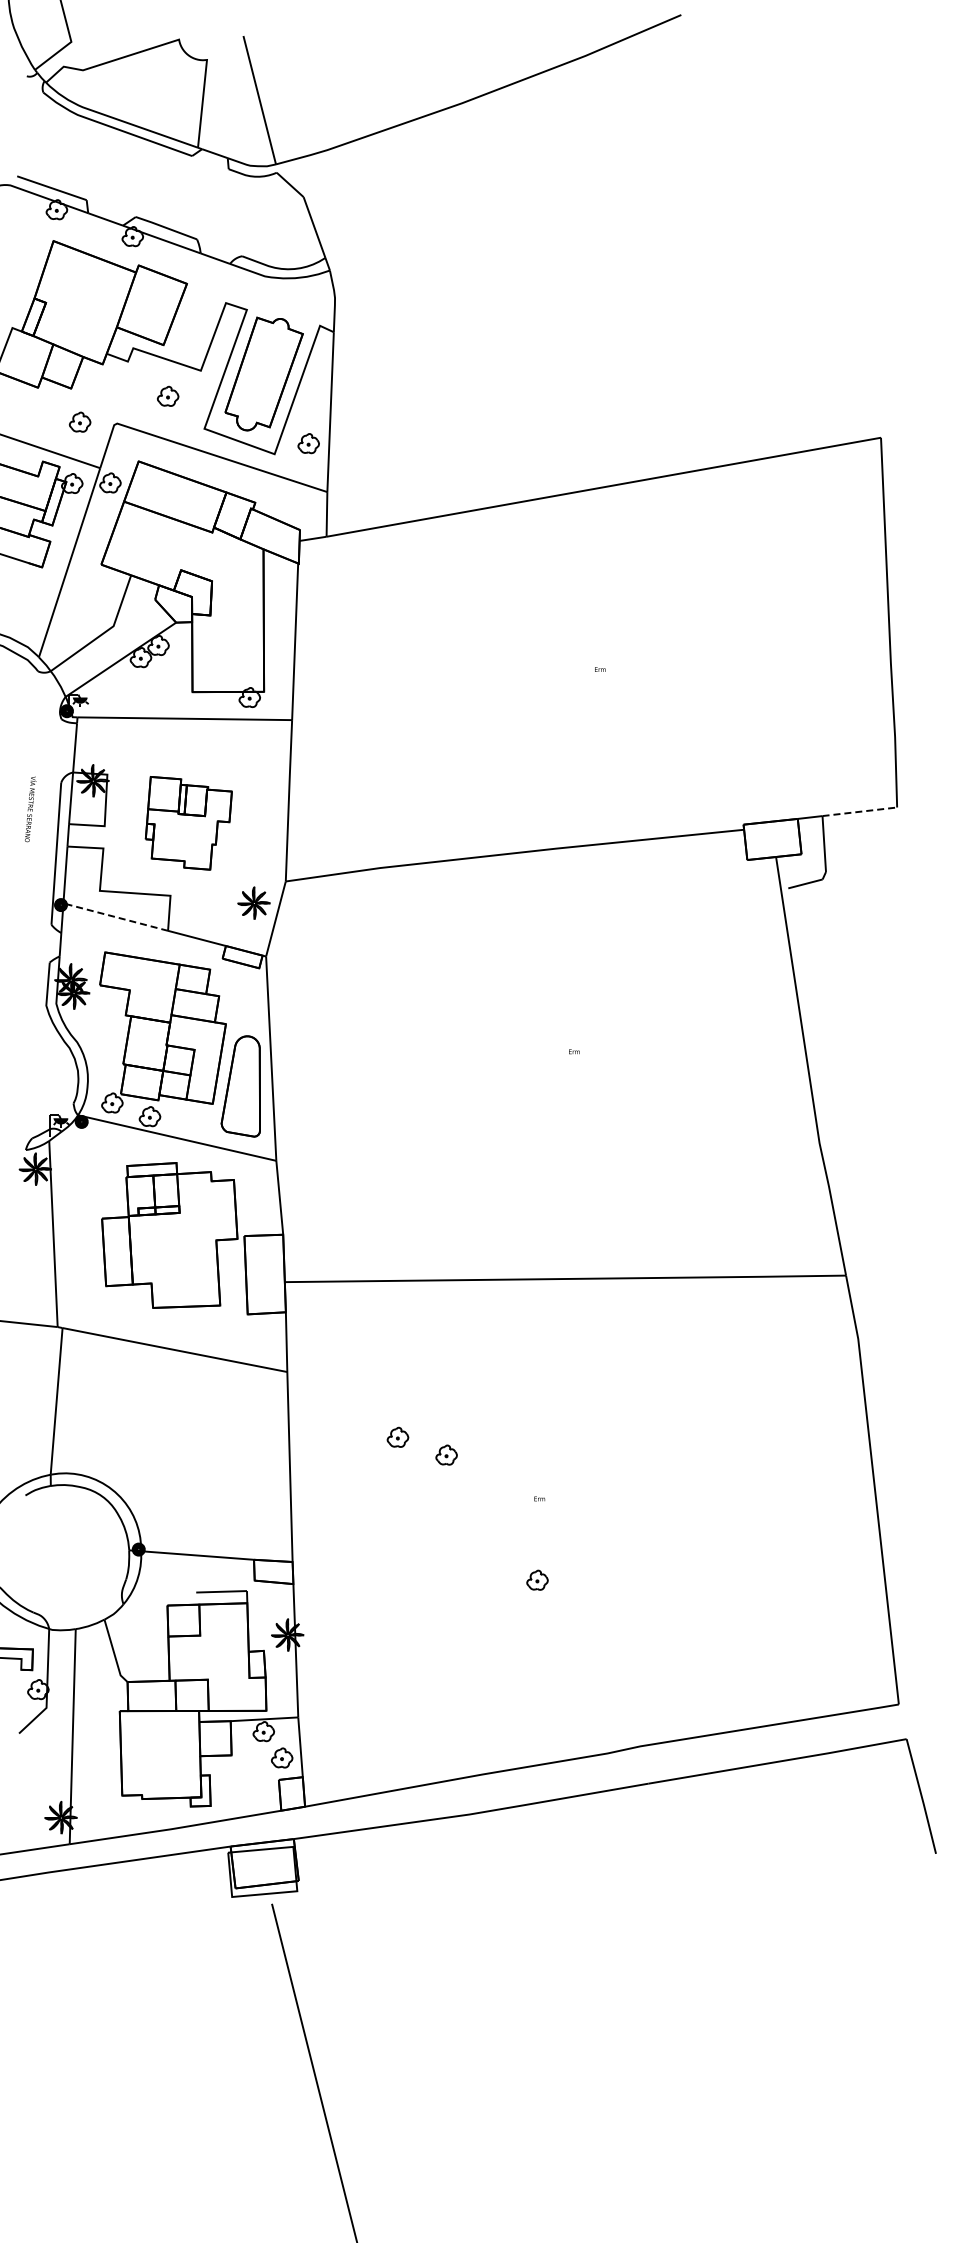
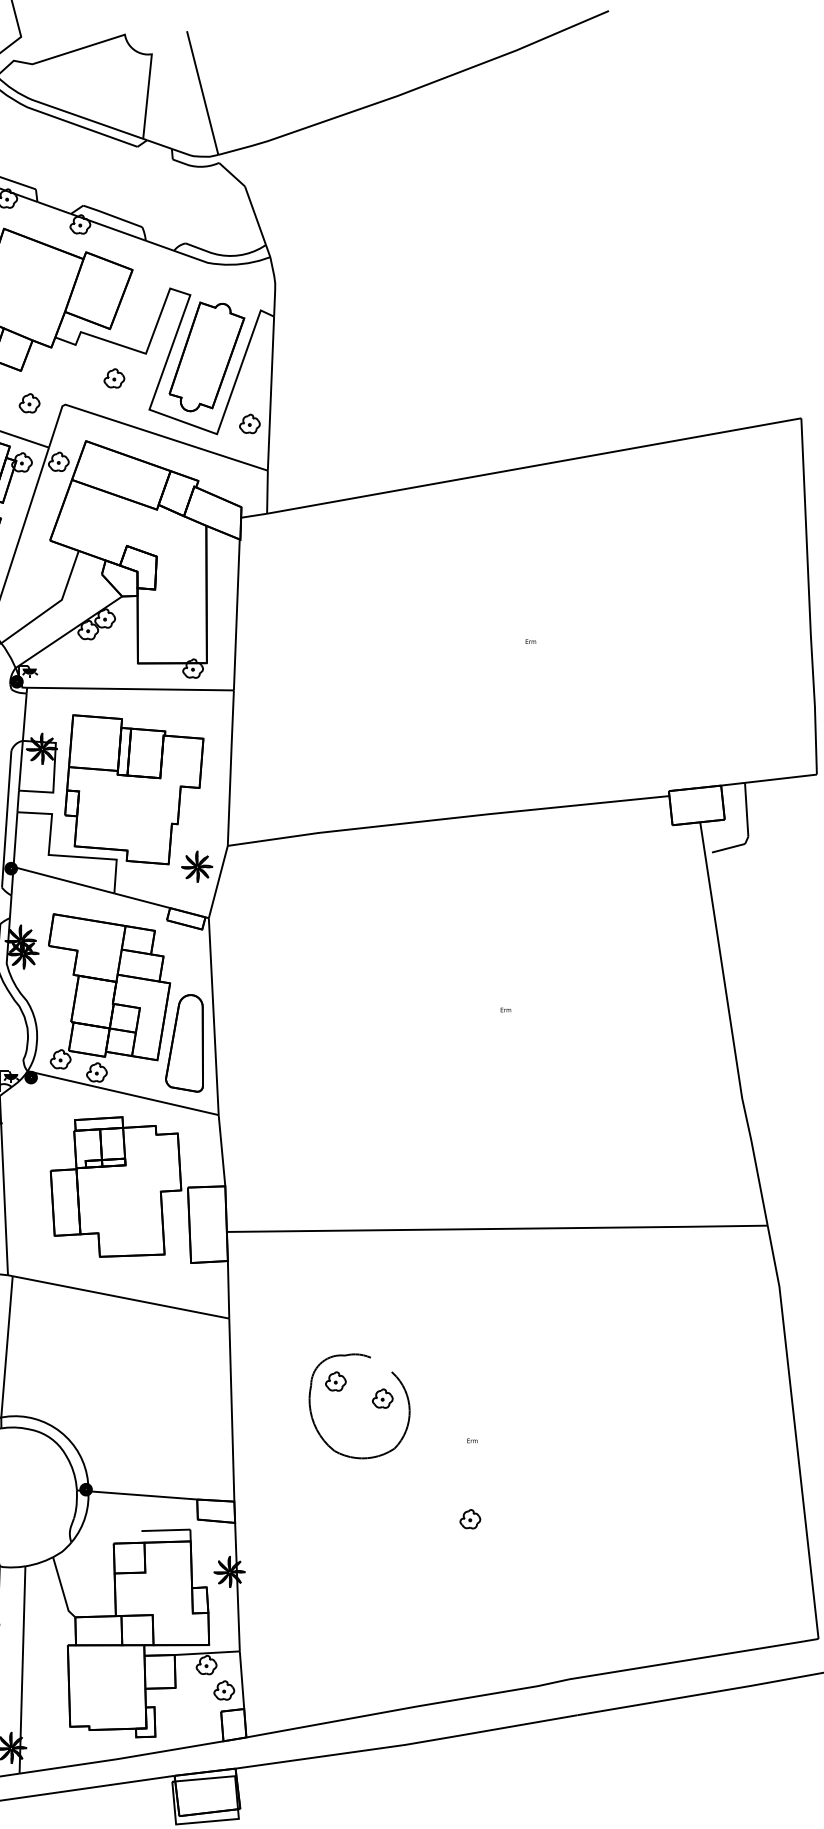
line: (859, 811) -> (780, 778), dashed -> solid
part: (188, 823) -> (134, 790), size x1.67
line: (115, 917) -> (63, 880), dashed -> solid
part: (455, 1428) -> (391, 1373), added

